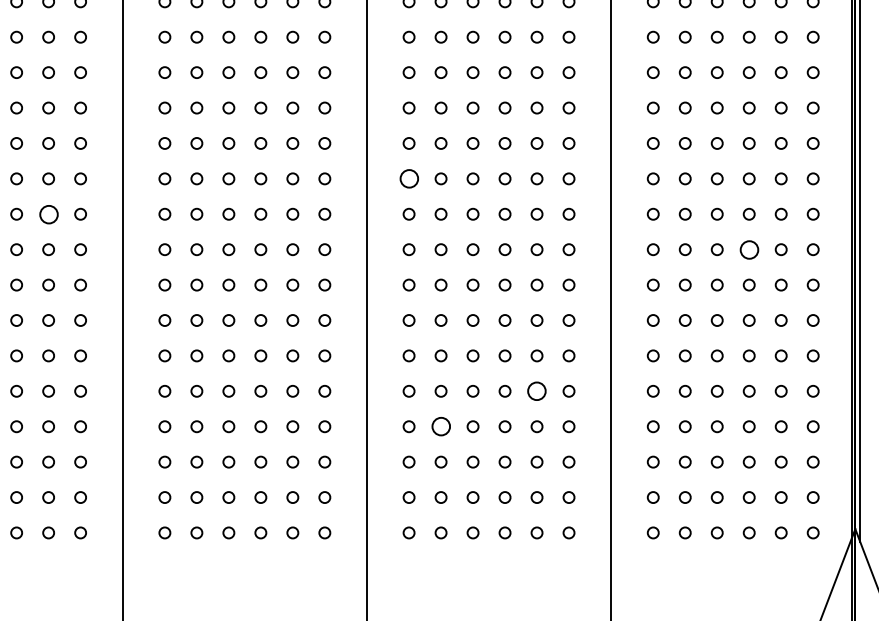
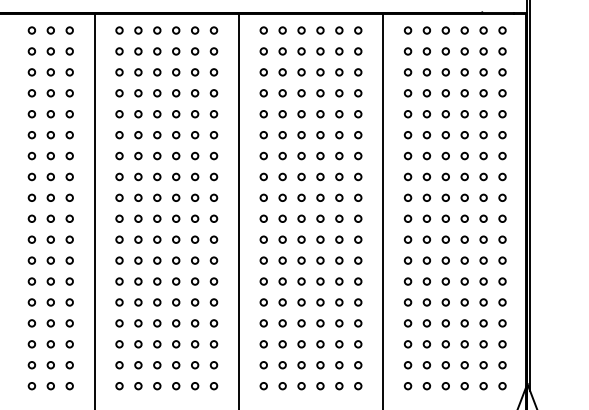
circle: (408, 178) -> (263, 176), size x0.62
circle: (48, 213) -> (50, 197), size x0.62
circle: (748, 249) -> (464, 218), size x0.62
circle: (537, 391) -> (339, 302), size x0.62
circle: (440, 426) -> (282, 323), size x0.62

